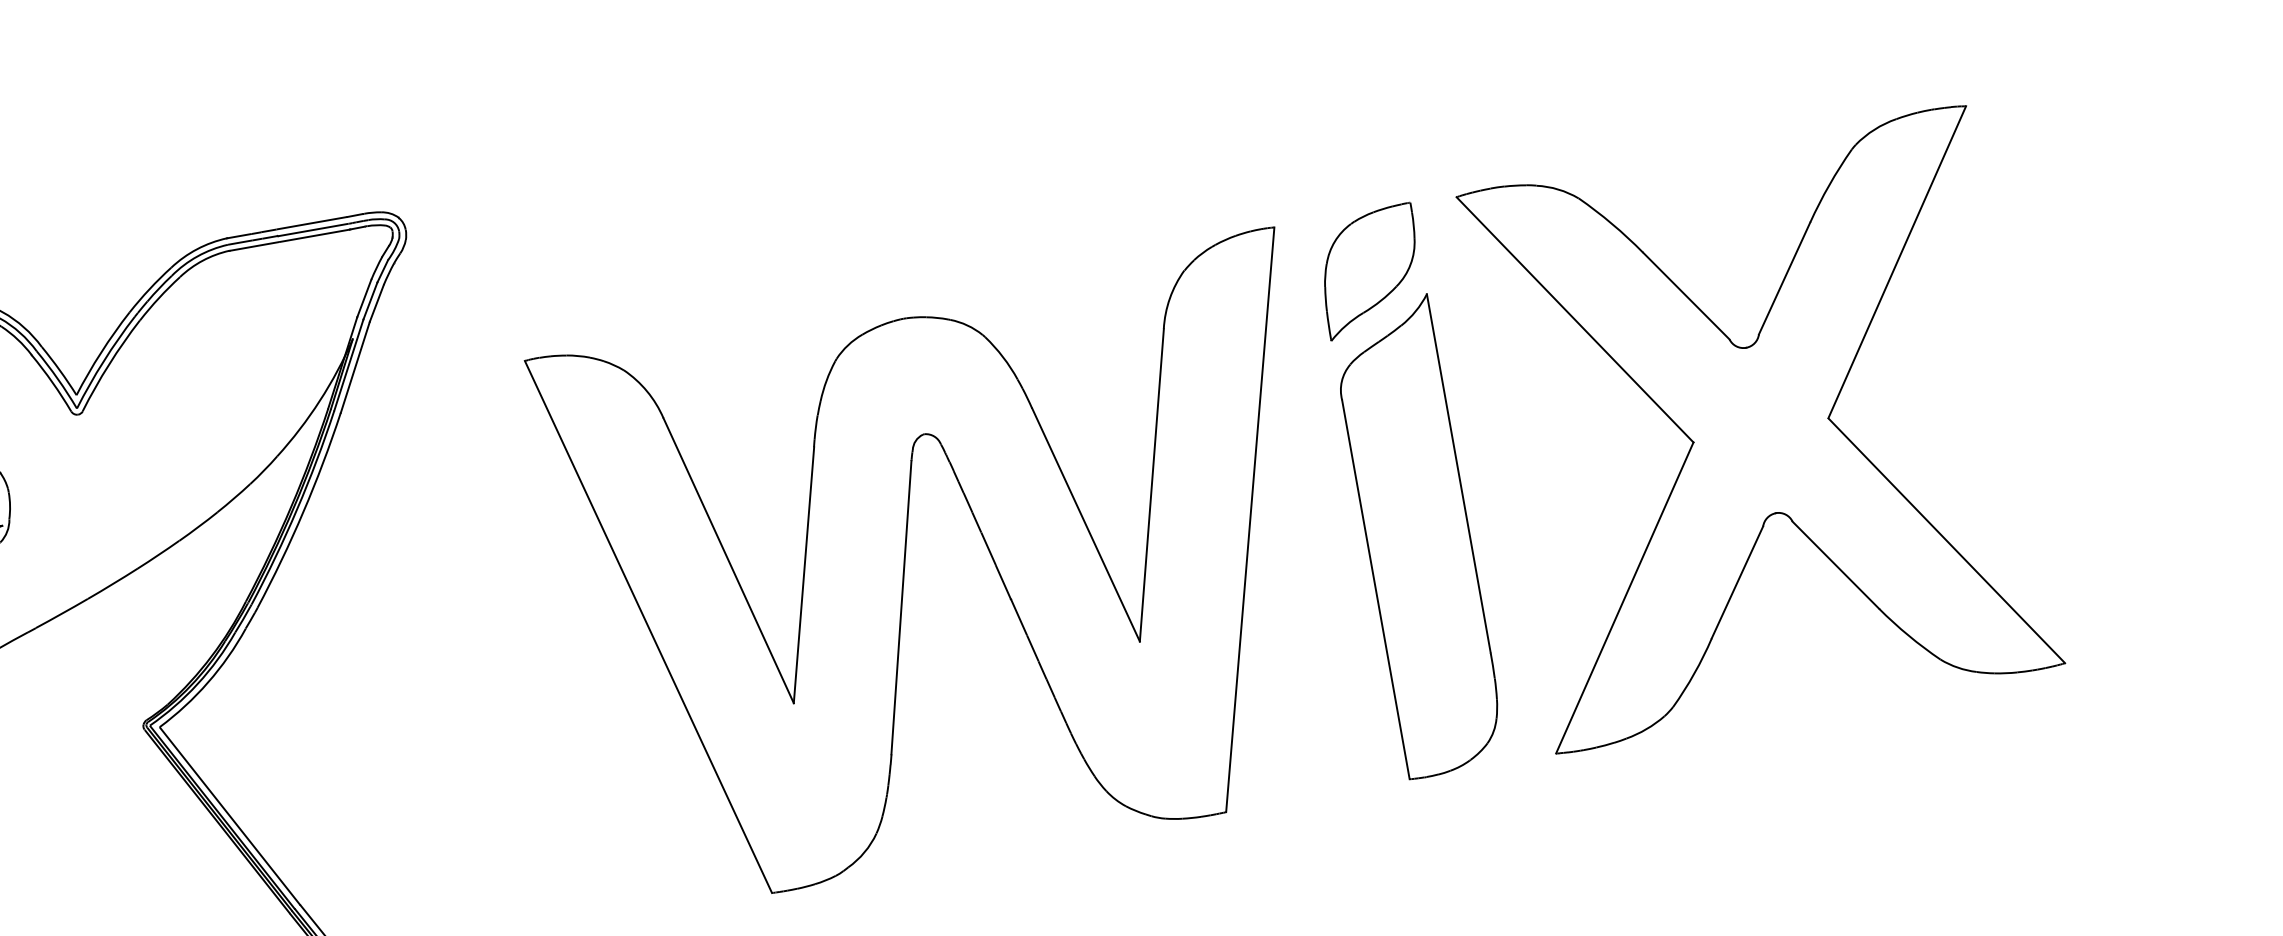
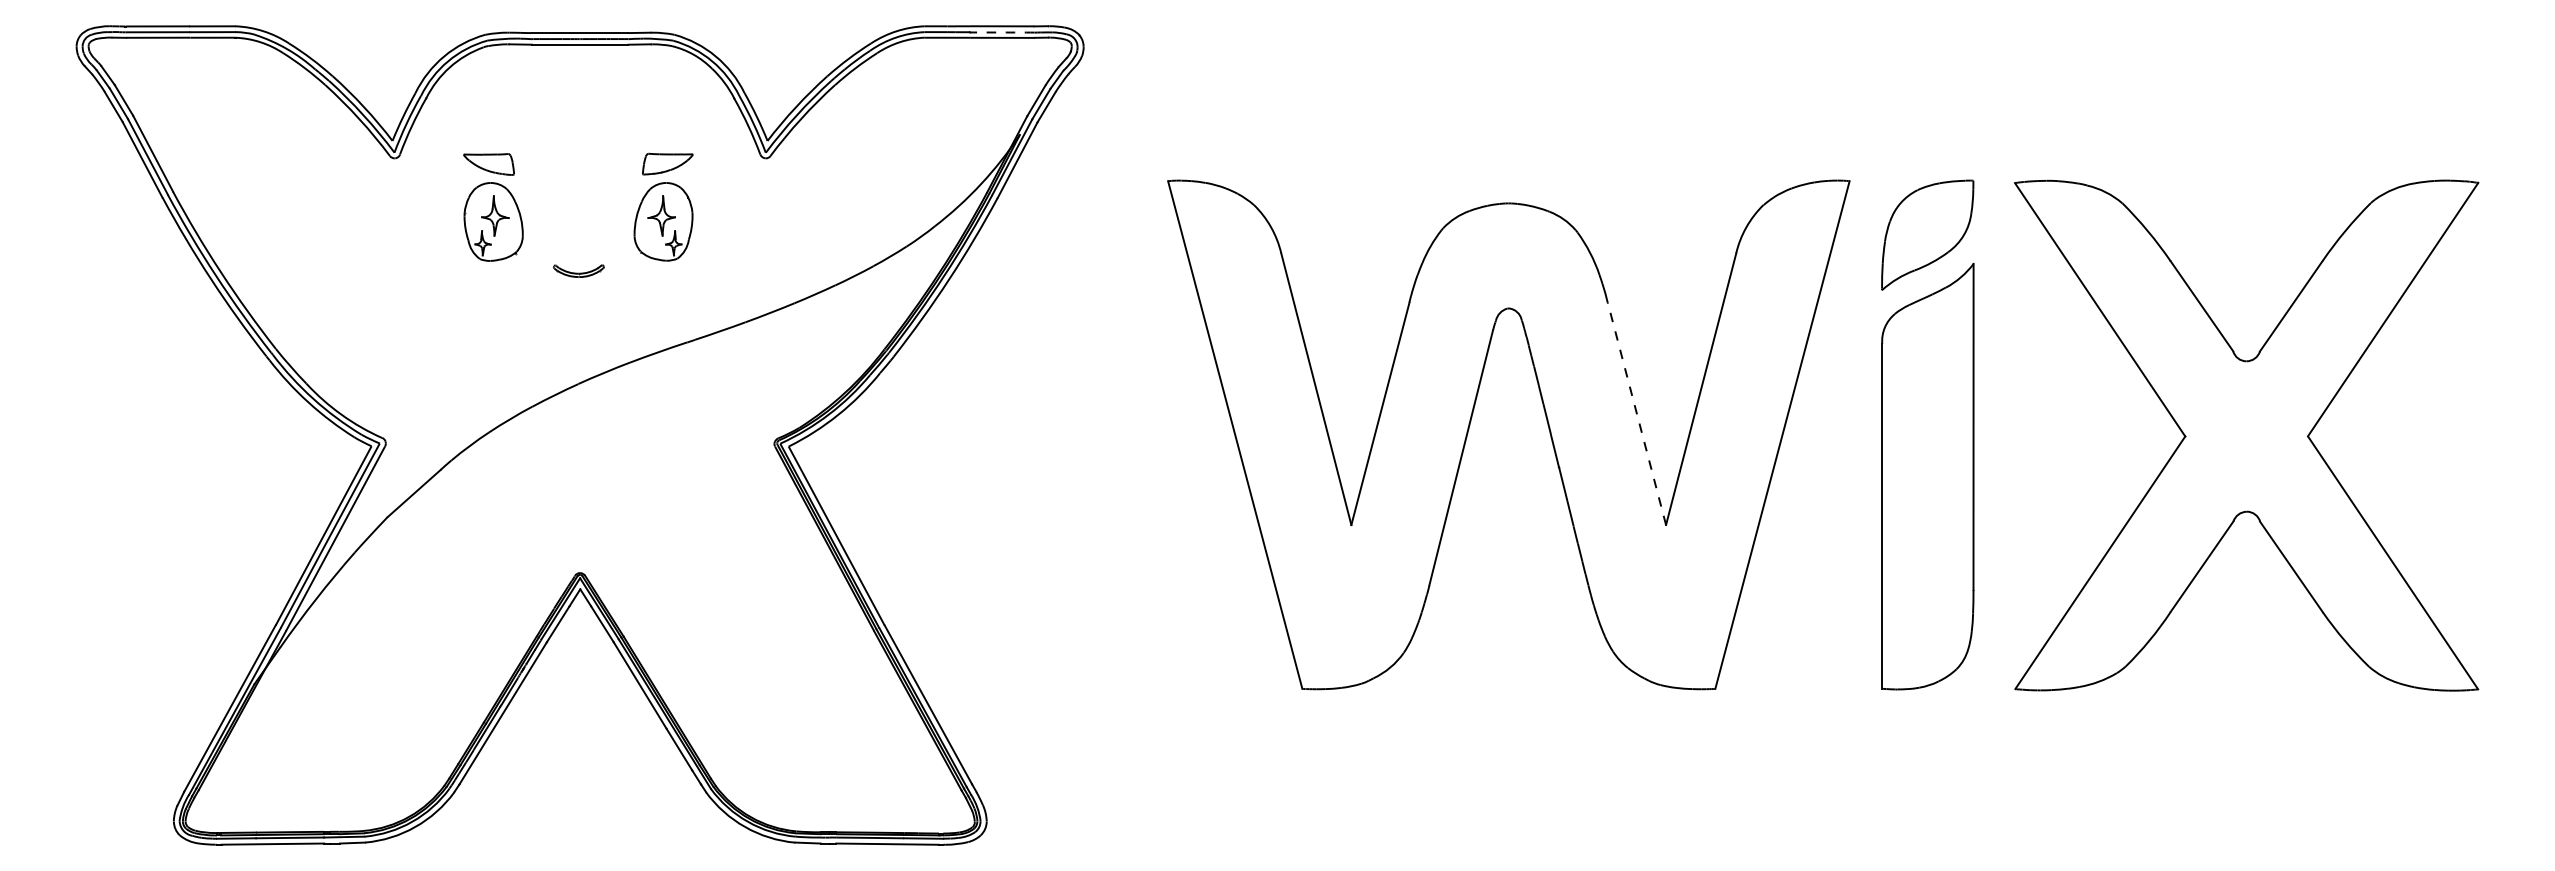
arc: (313, 229) -> (1002, 32), solid -> dashed
line: (1085, 524) -> (1636, 413), solid -> dashed

